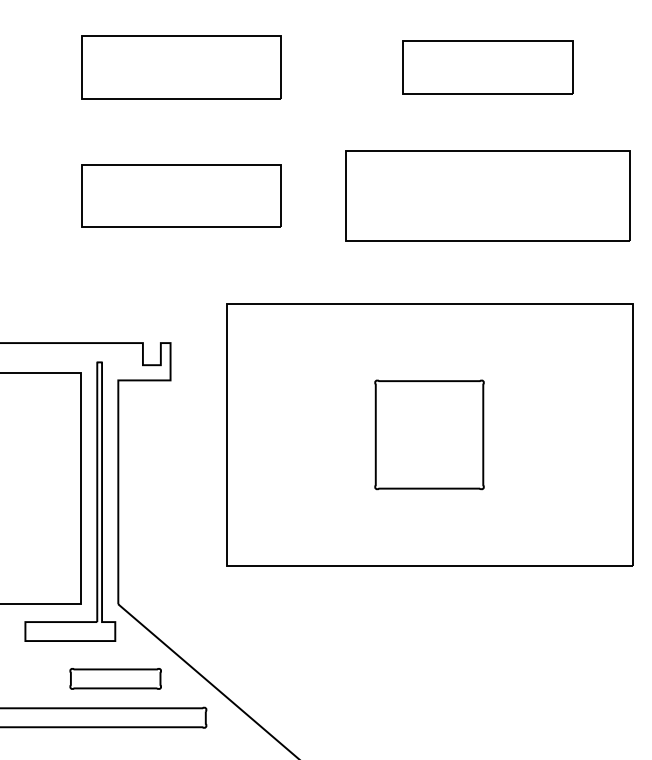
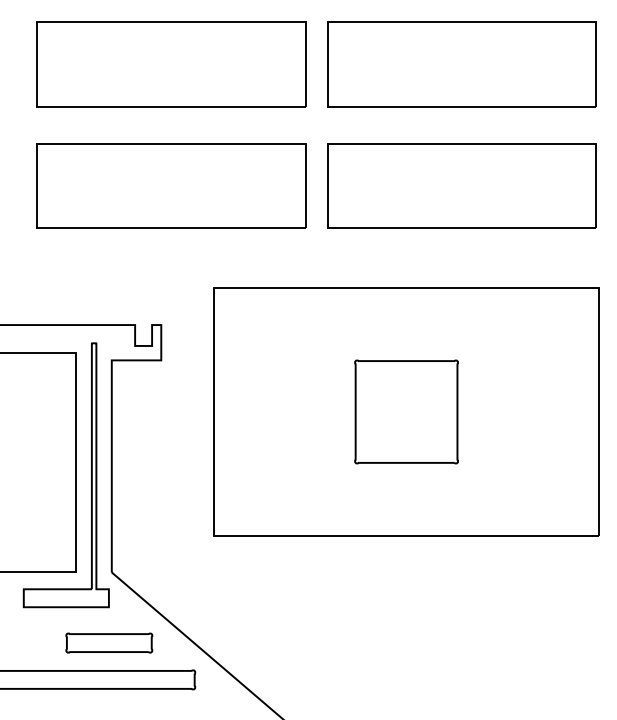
part: (181, 67) -> (171, 64), size x1.43
part: (487, 67) -> (461, 64), size x1.67
part: (181, 195) -> (171, 185), size x1.43

